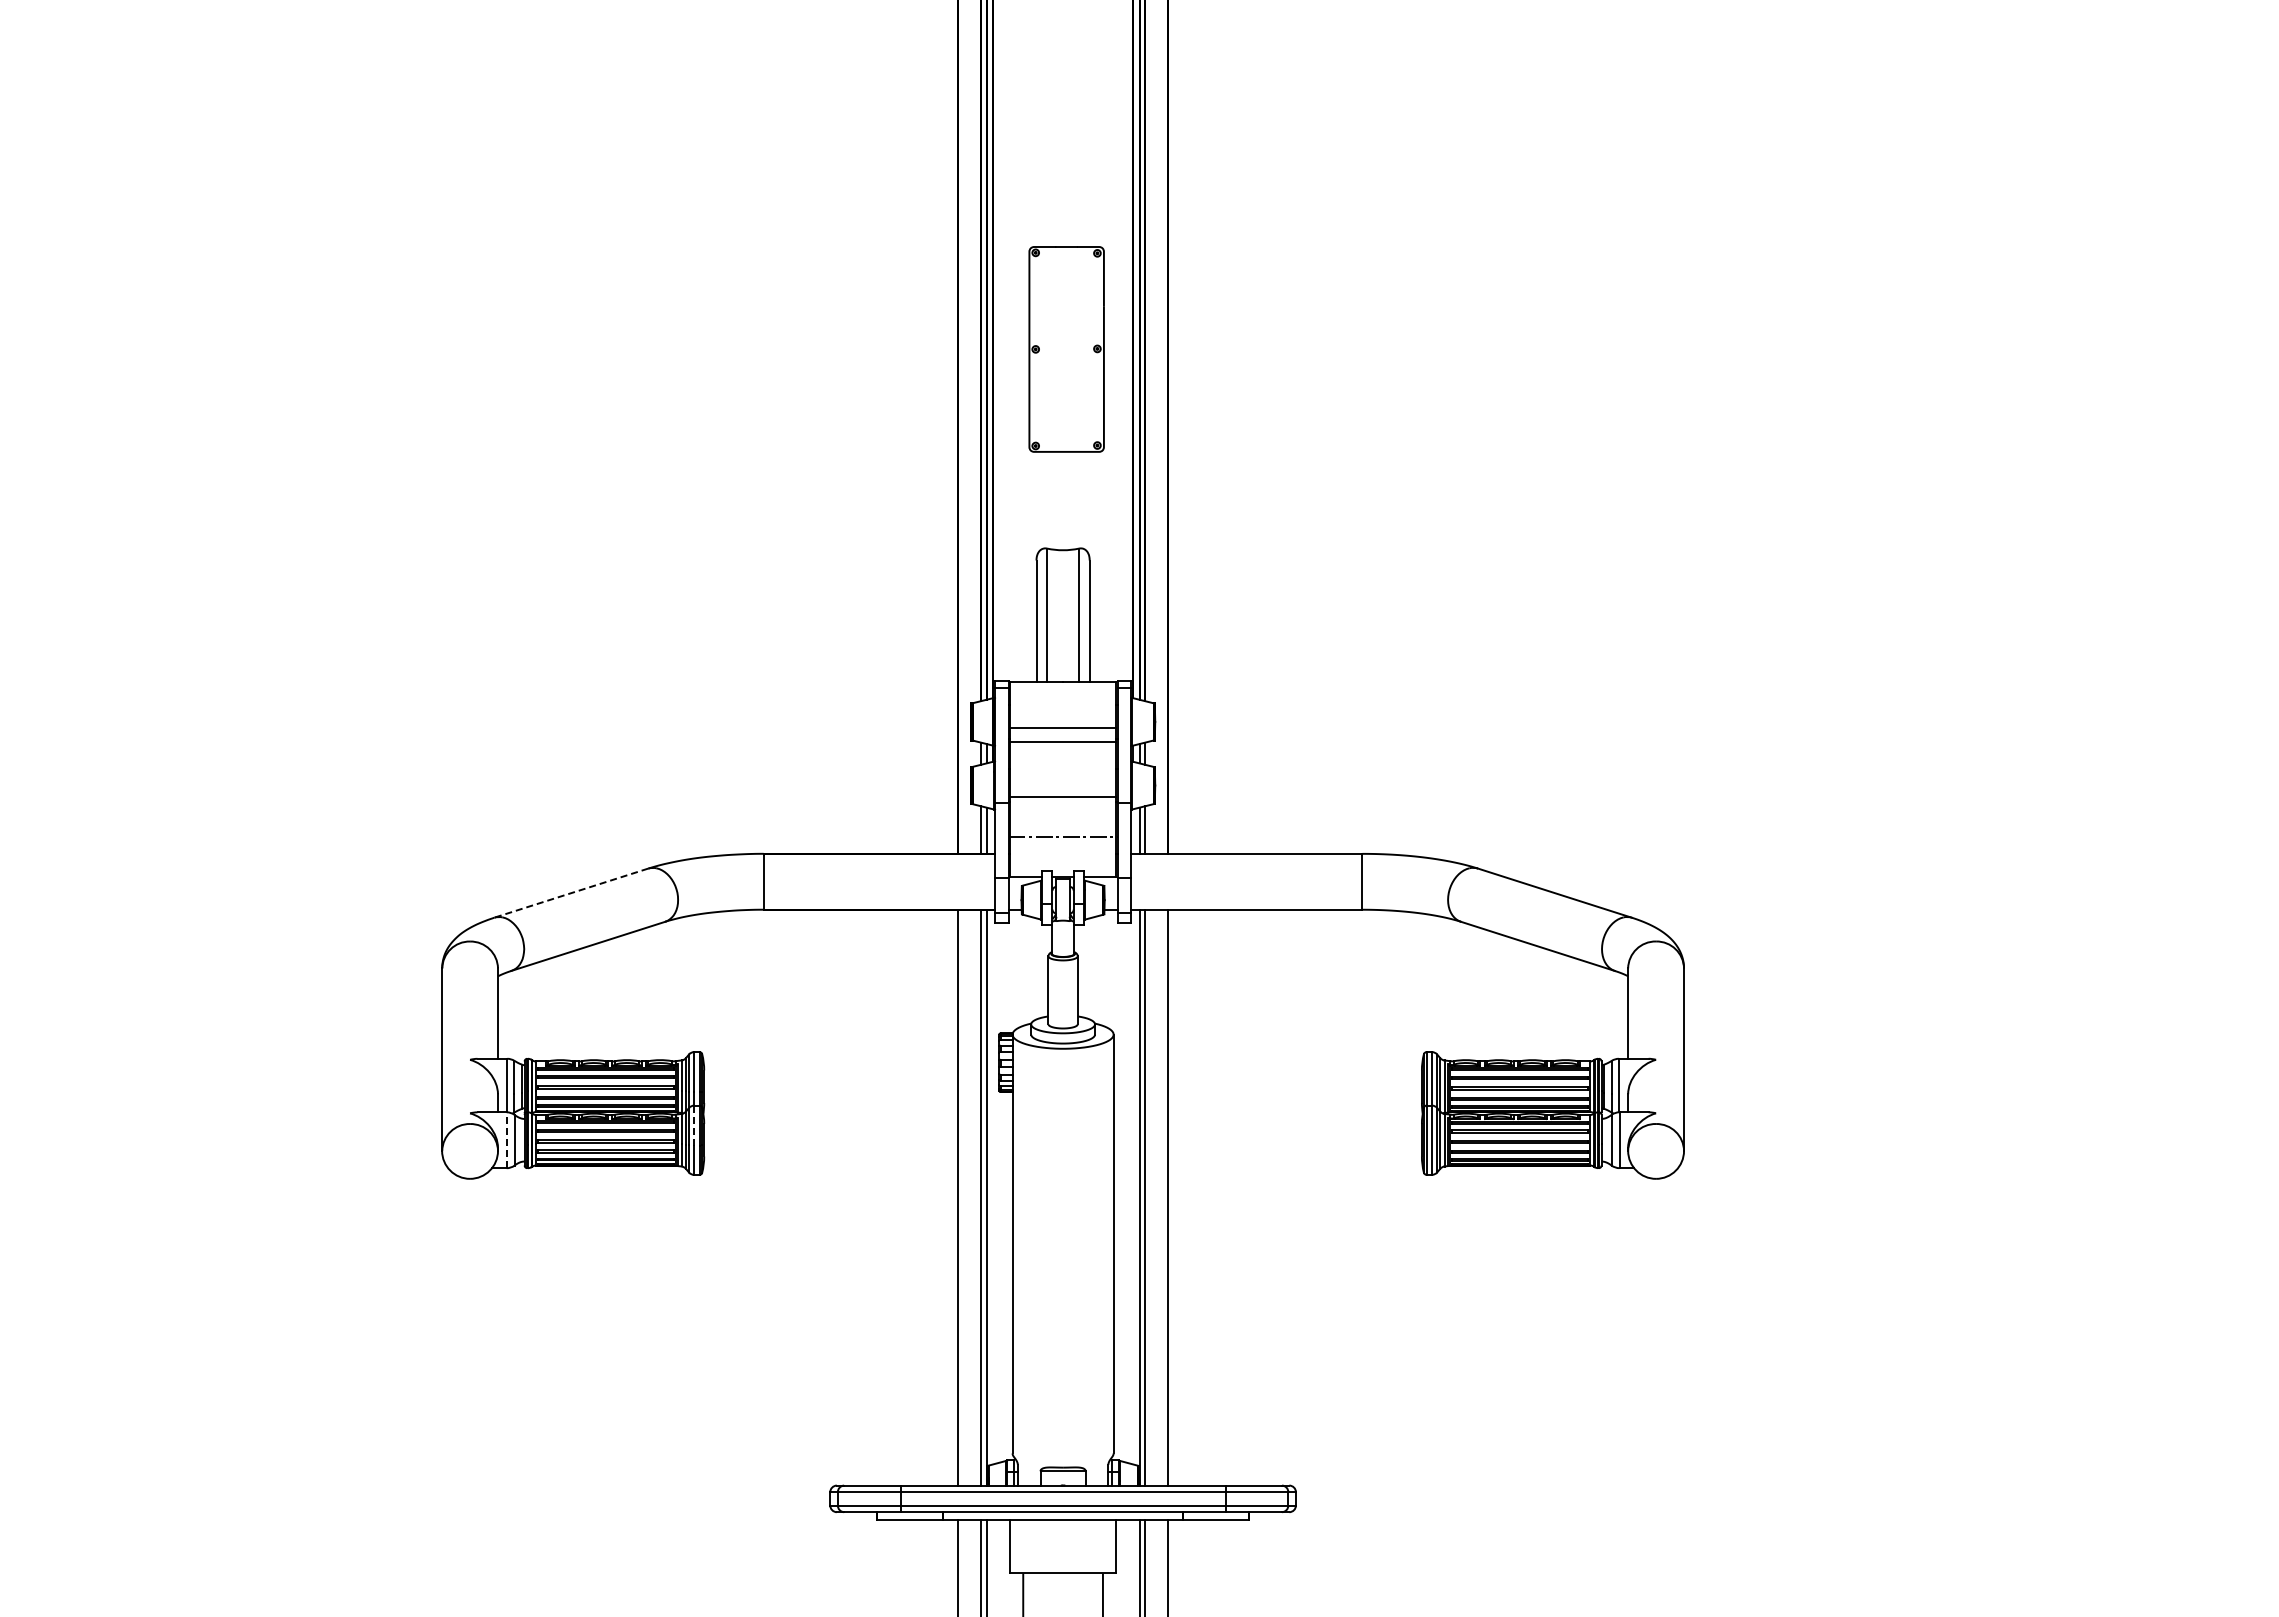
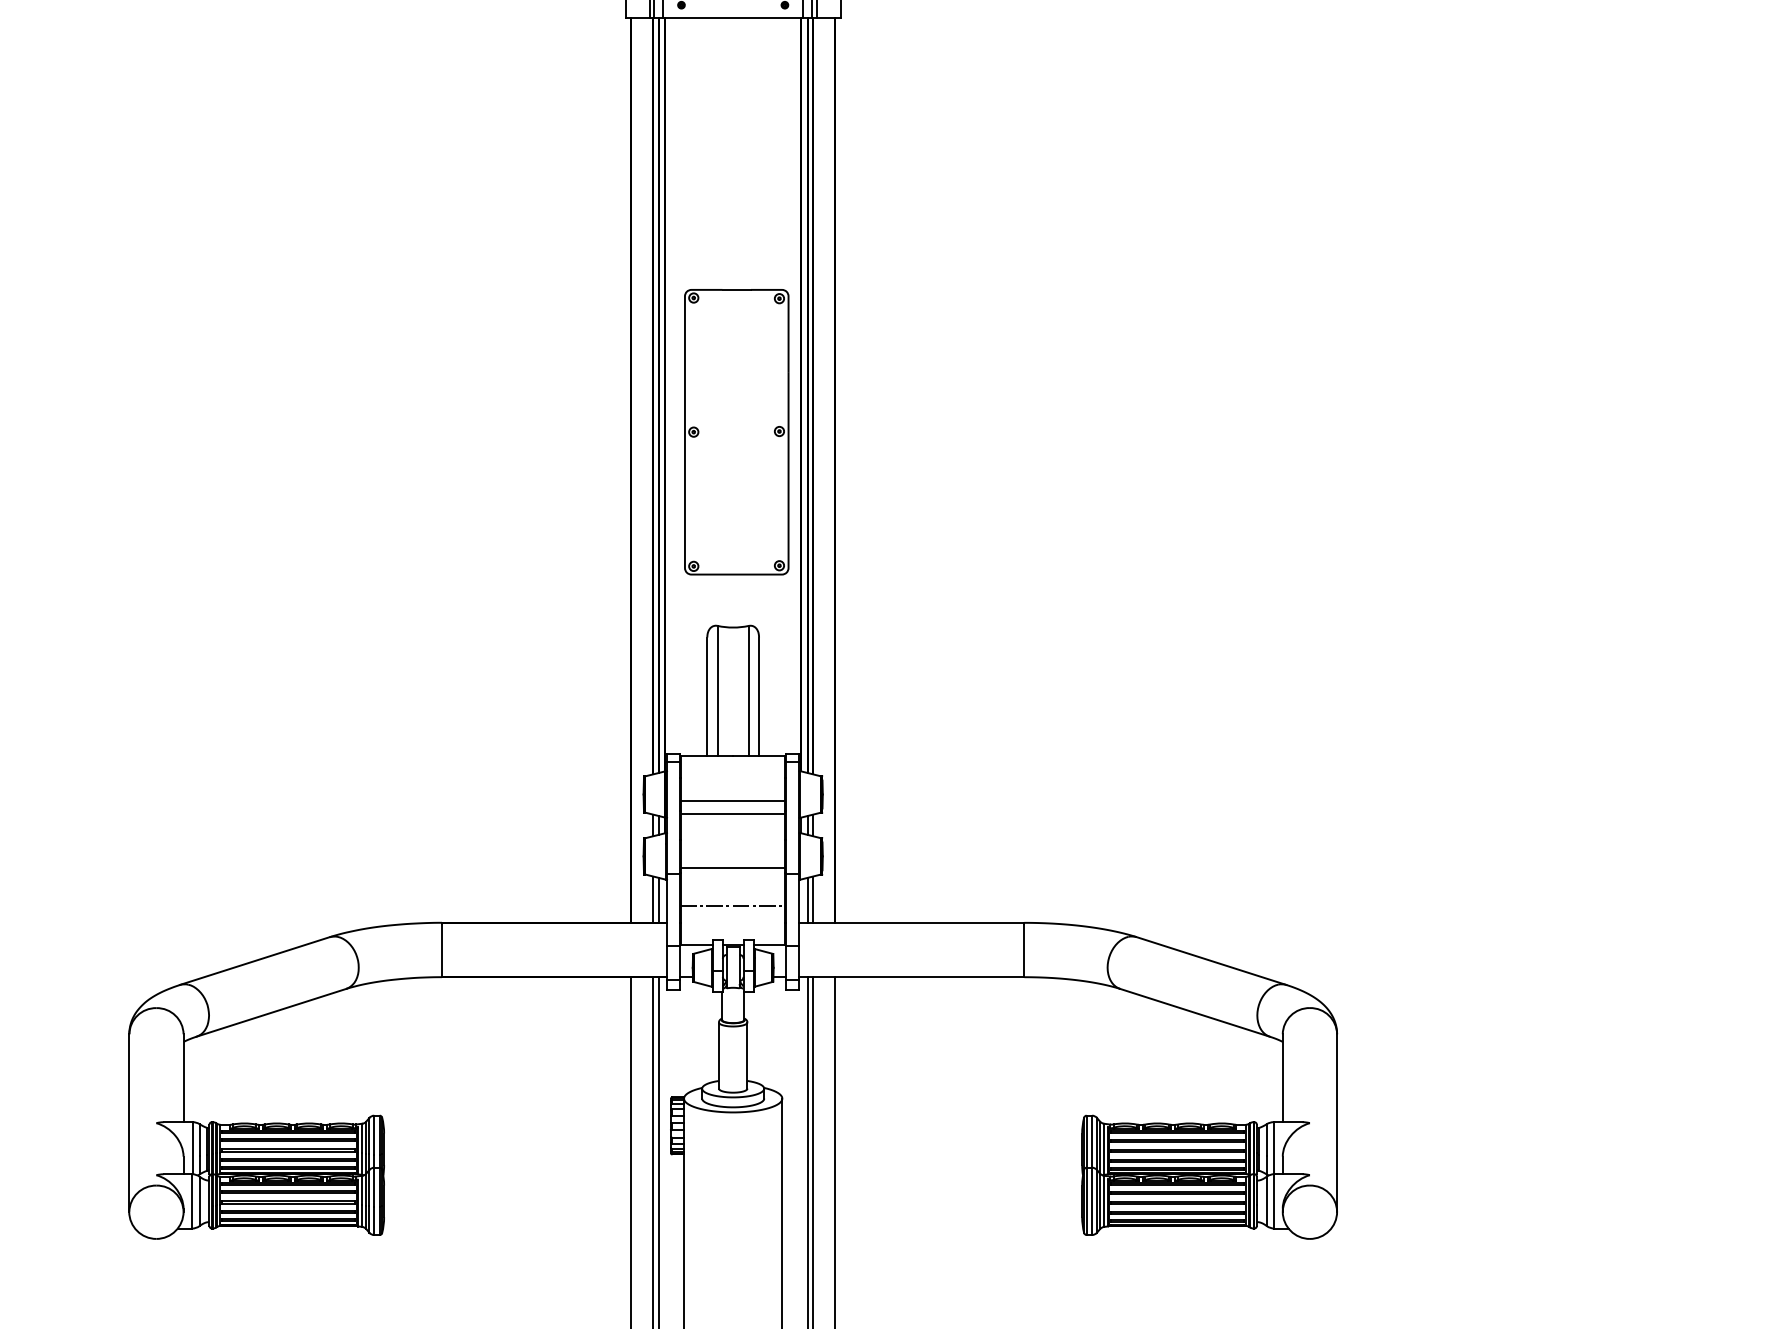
part: (1066, 349) -> (736, 432), size x1.43
line: (571, 893) -> (255, 961), dashed -> solid
line: (694, 1125) -> (374, 1187), dashed -> solid
line: (506, 1140) -> (191, 1201), dashed -> solid

